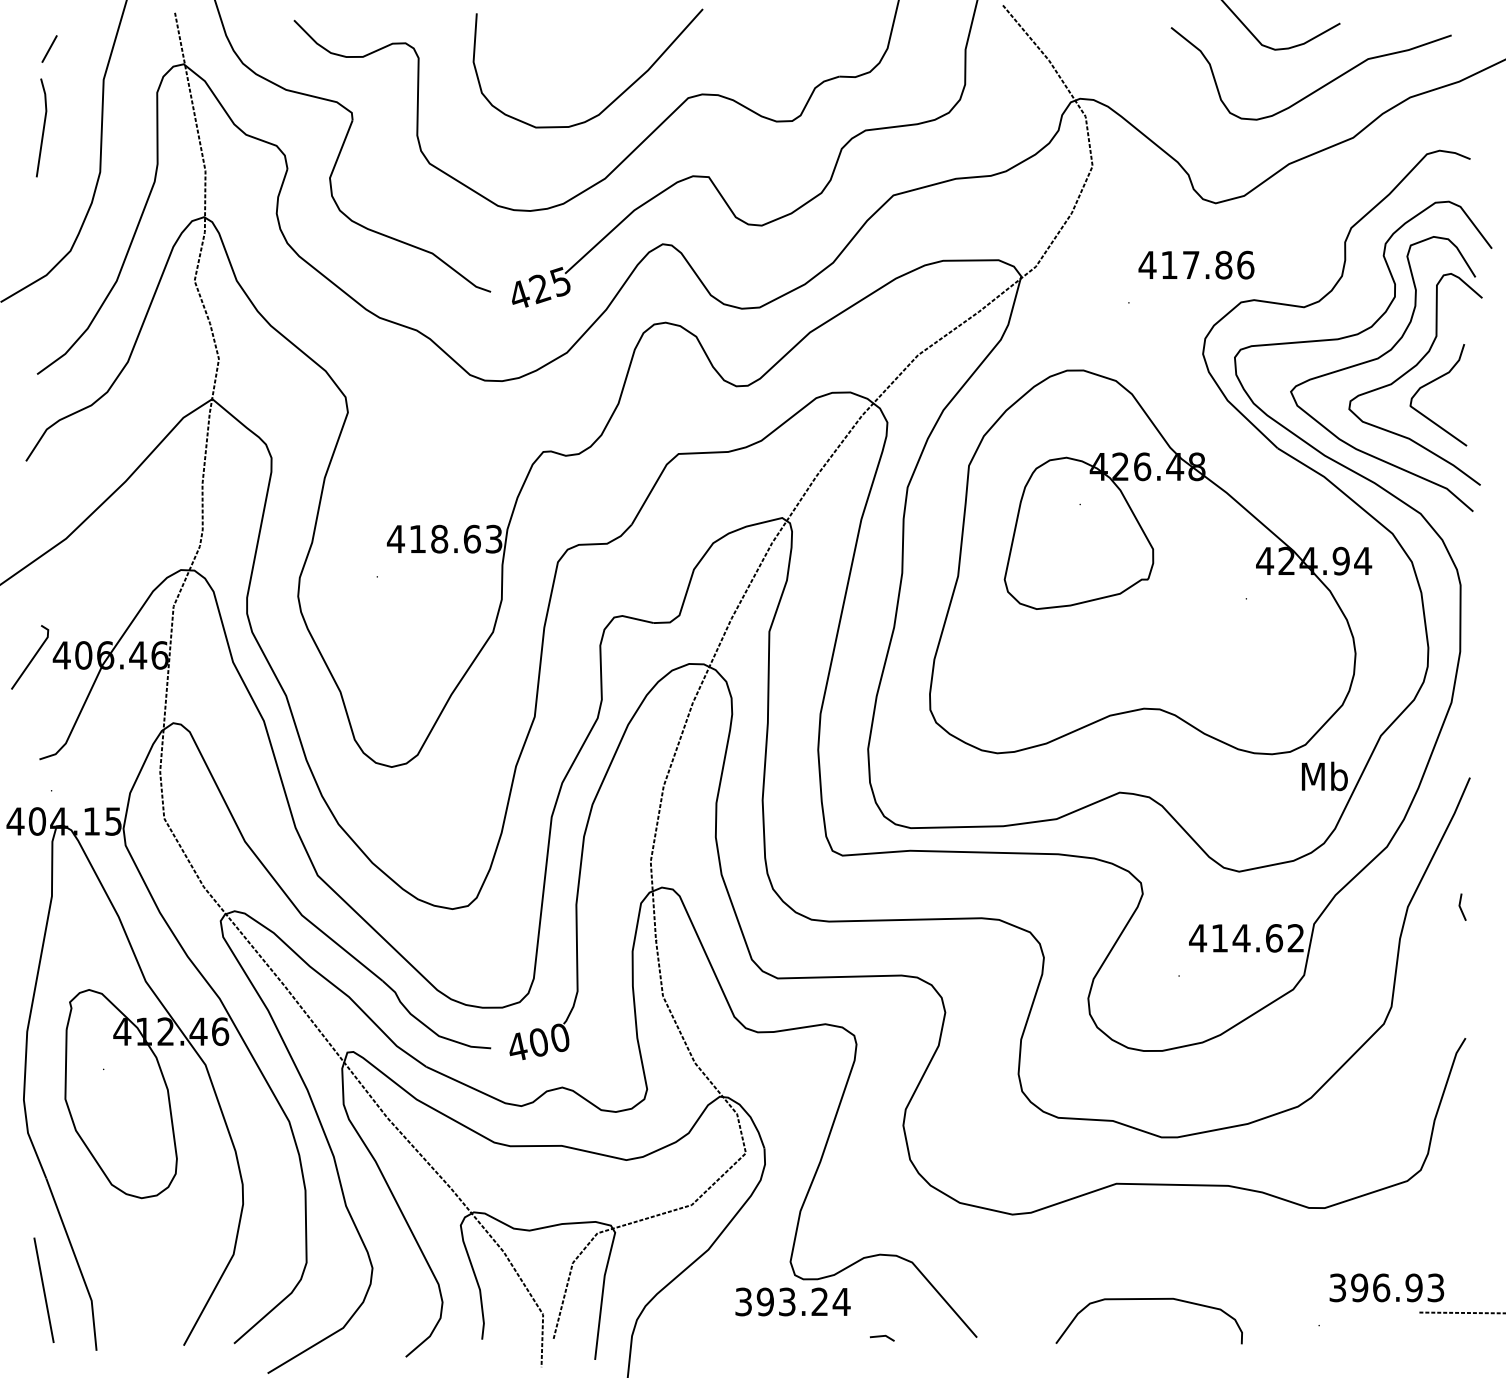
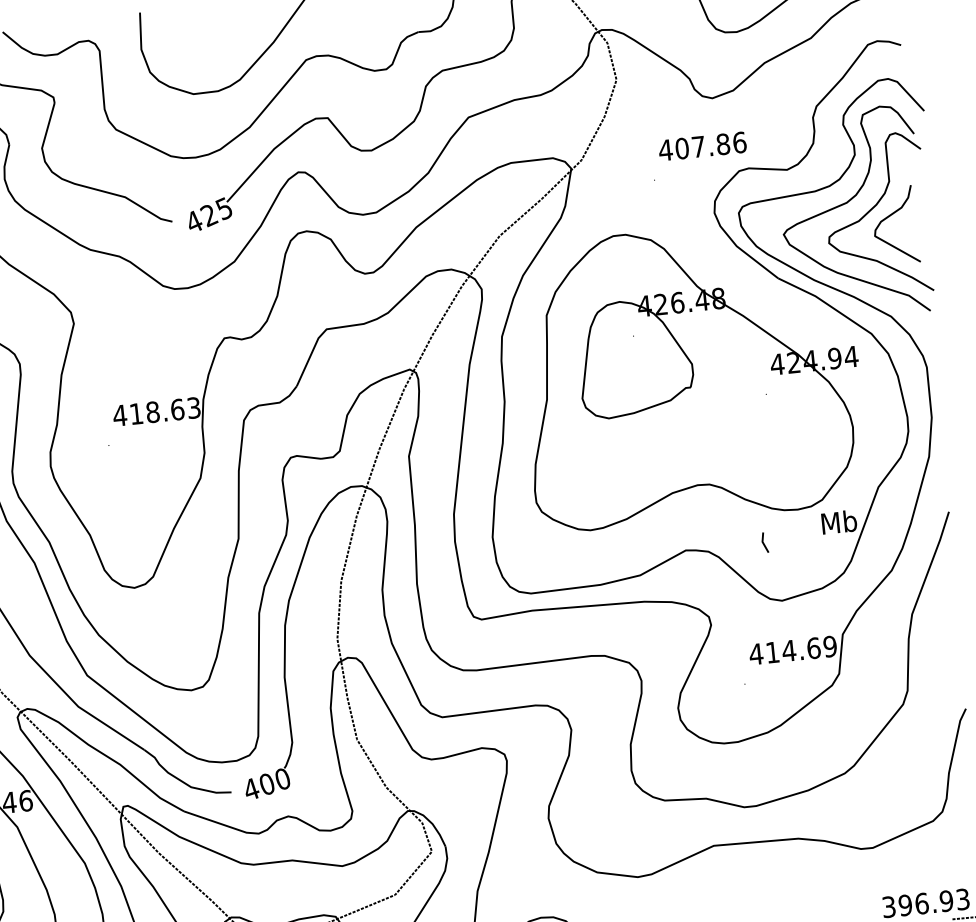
text: (1169, 264) -> (682, 148), 417.86 -> 407.86
line: (1461, 907) -> (764, 543), moved
text: (1295, 938) -> (829, 646), 414.62 -> 414.69

